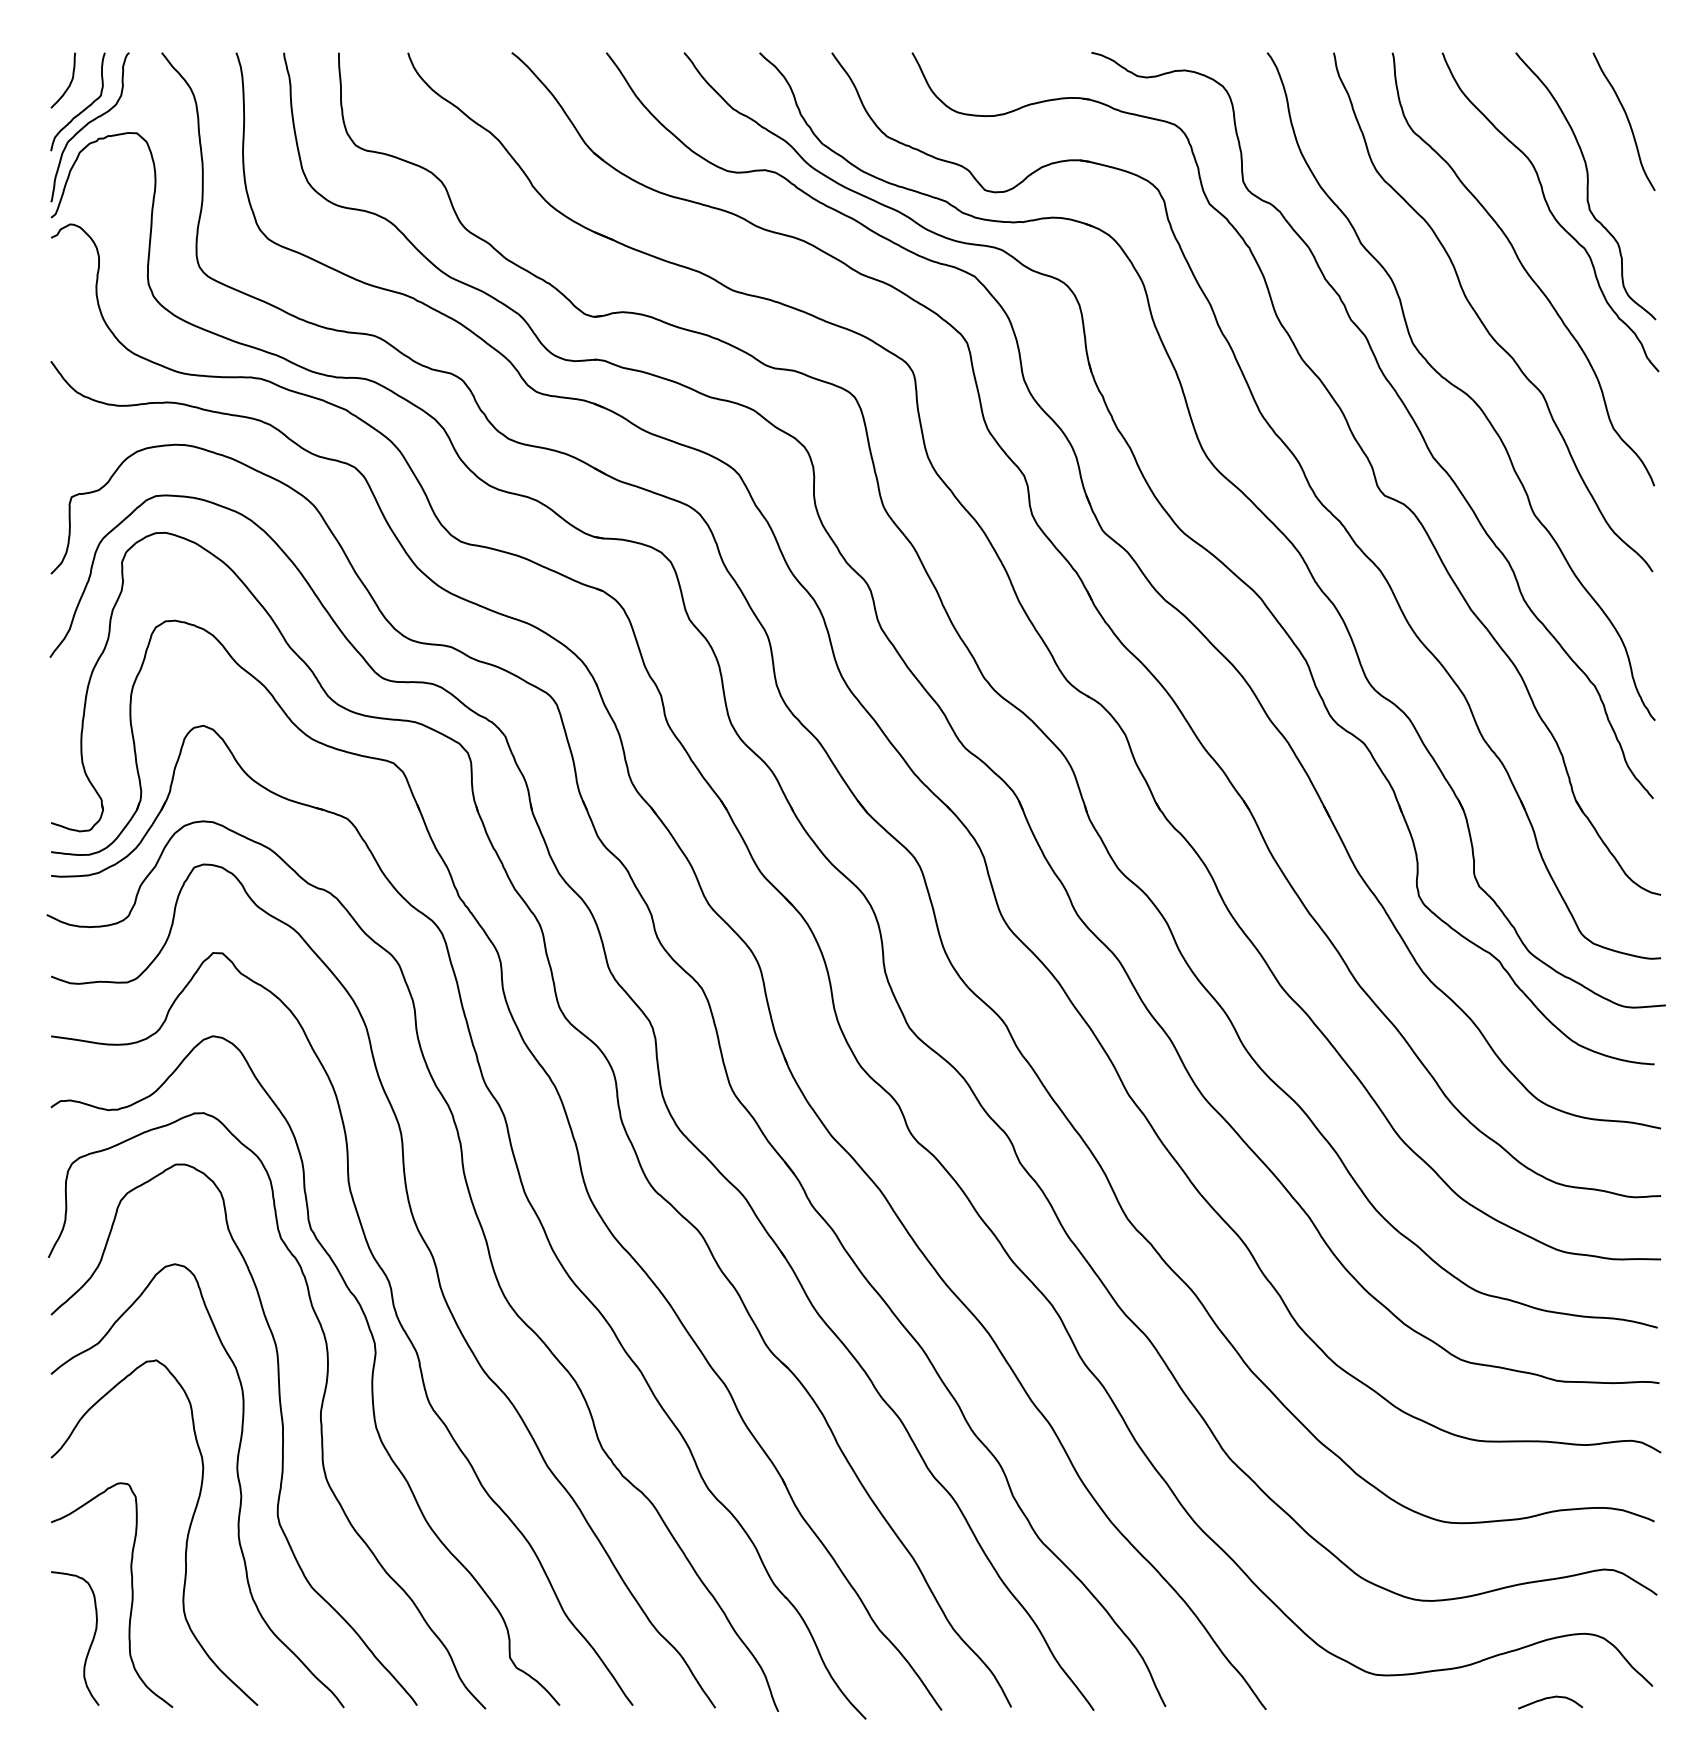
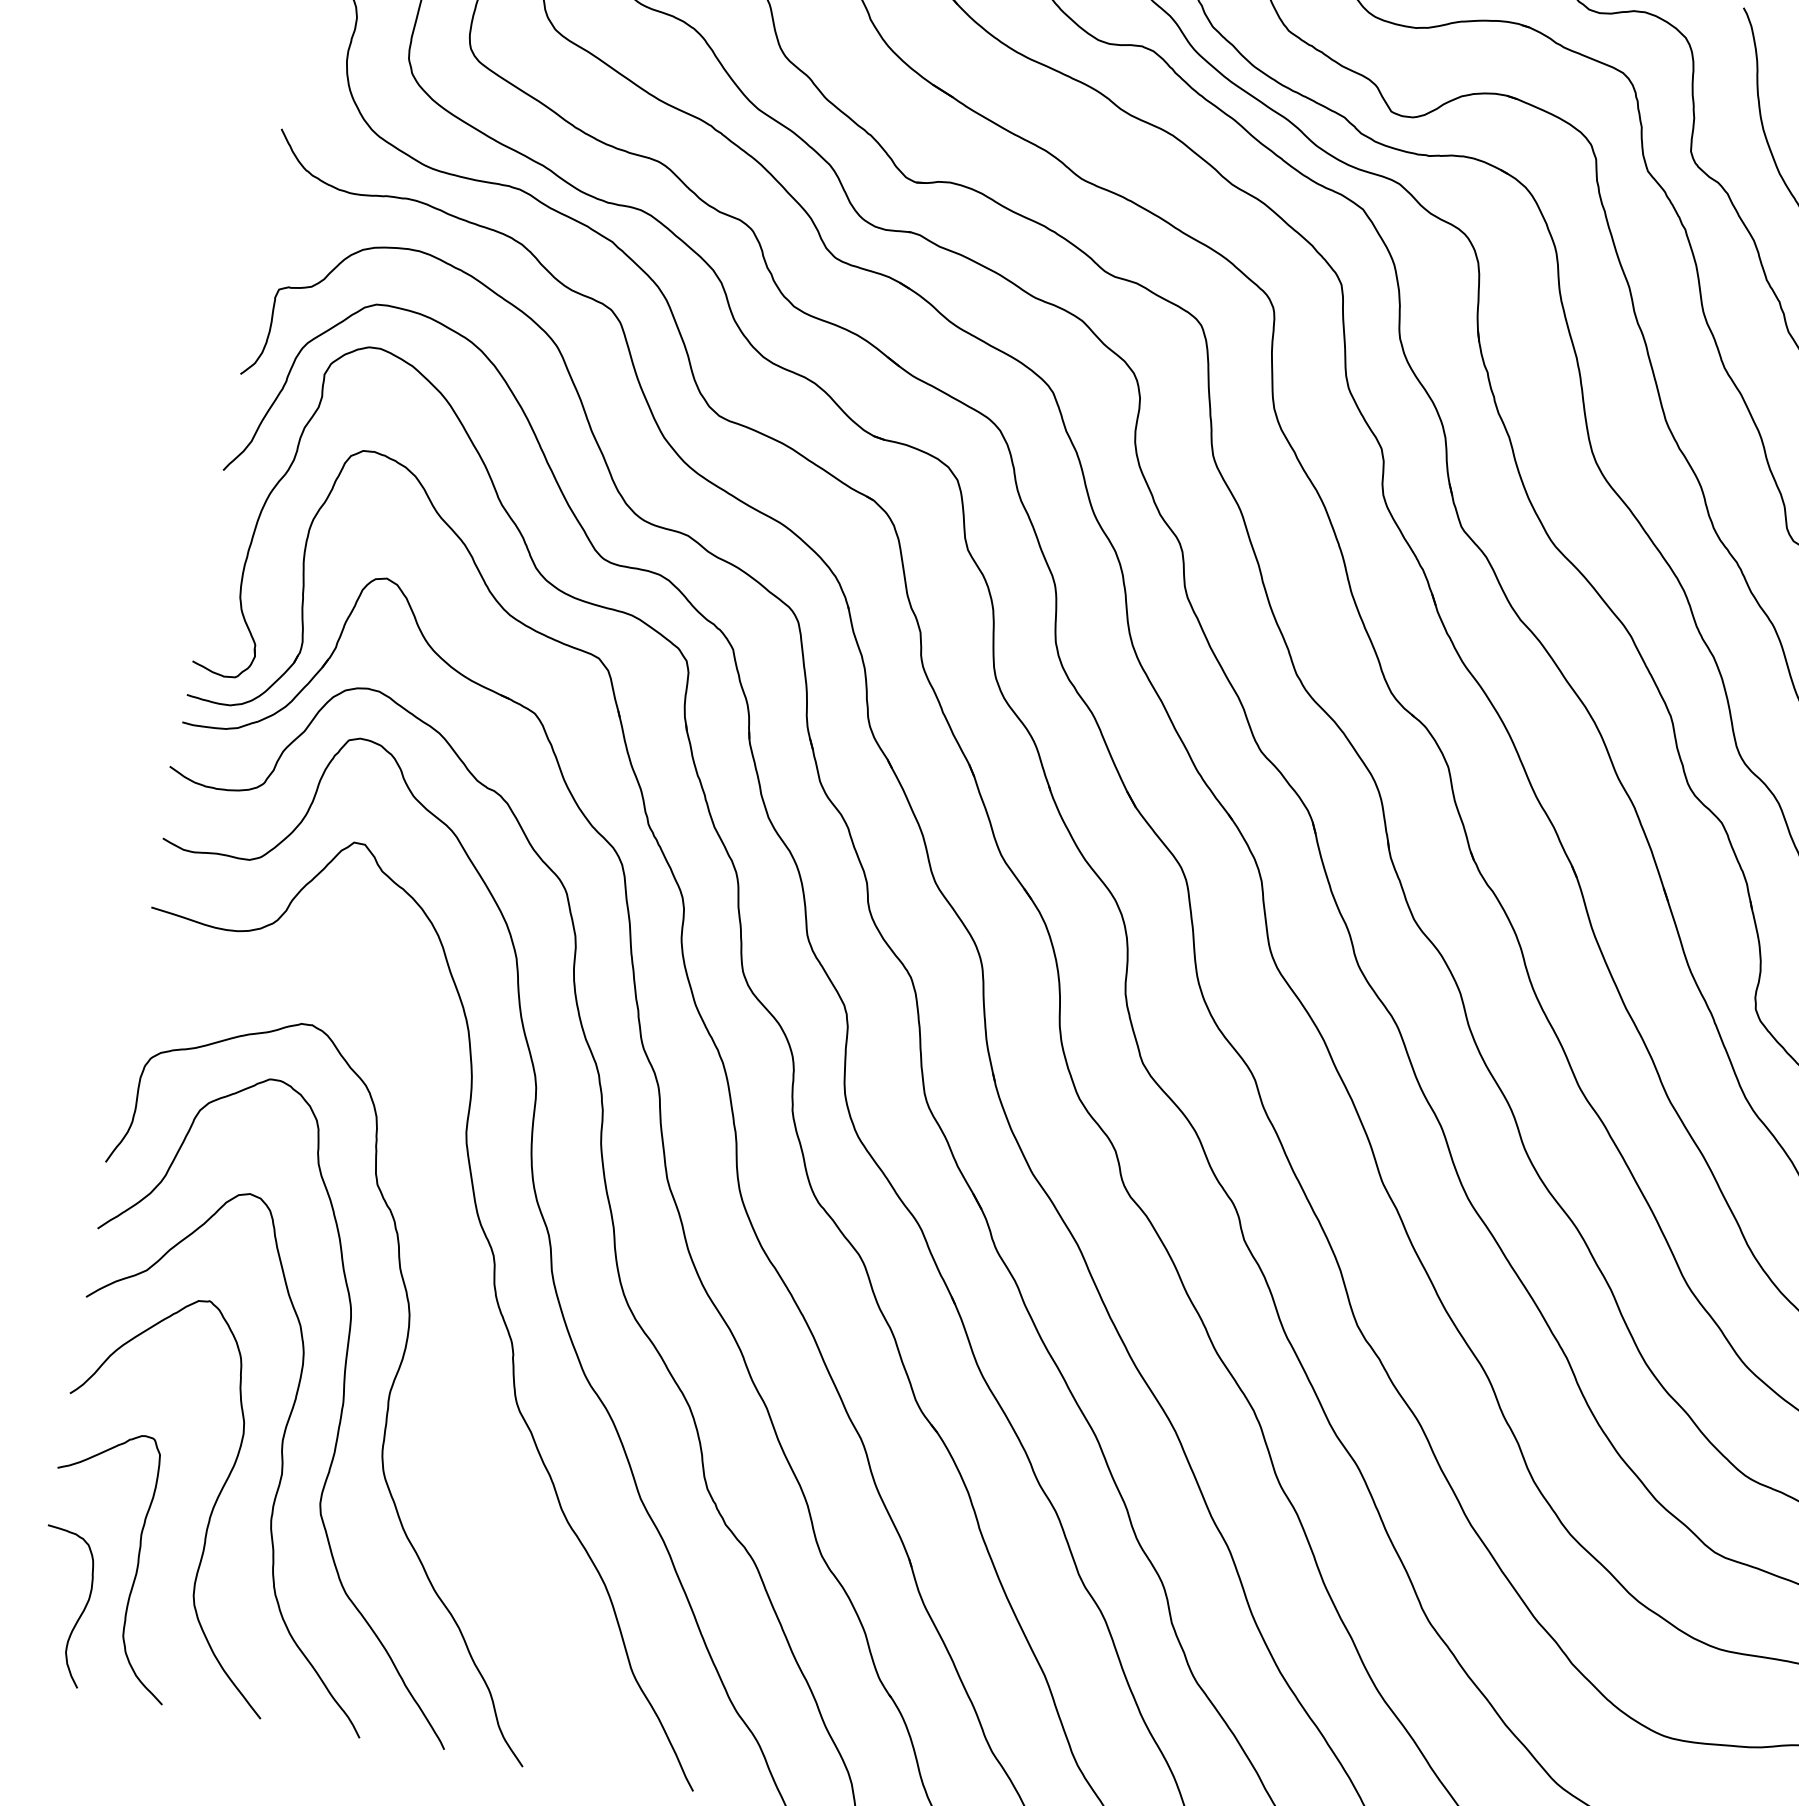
curve: (371, 1373) -> (455, 1358), removed

